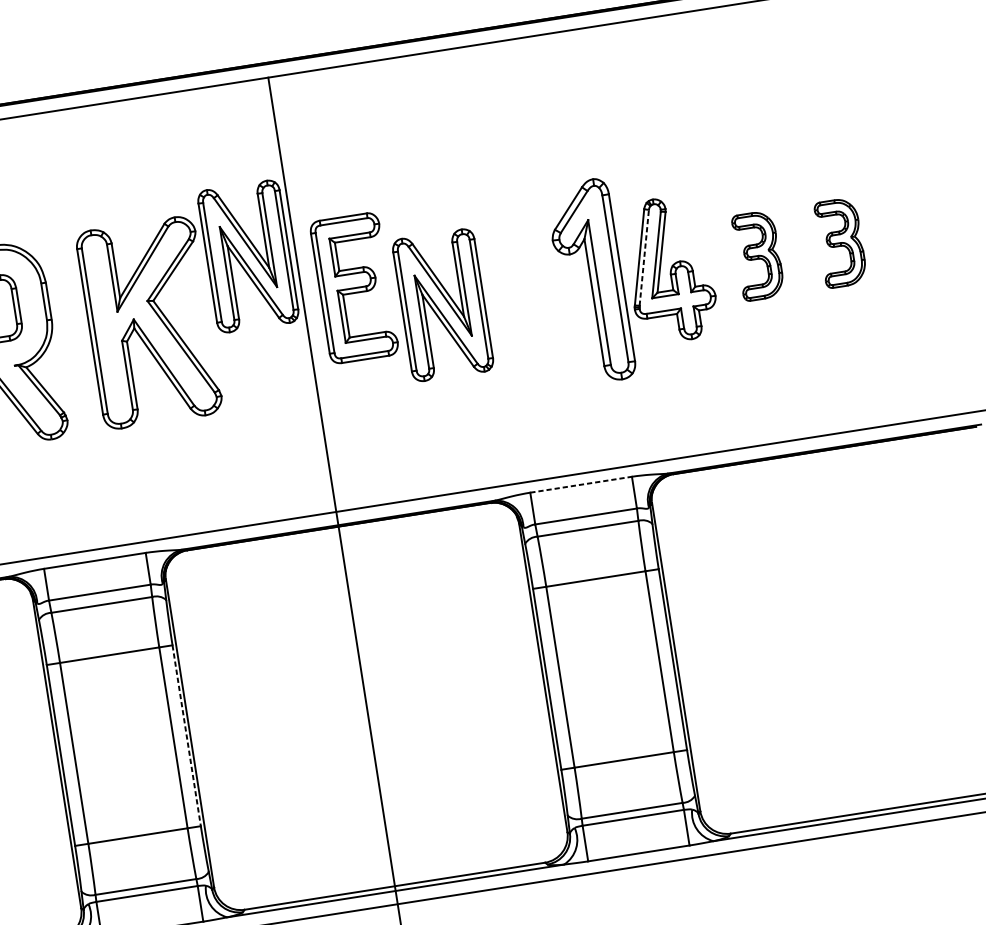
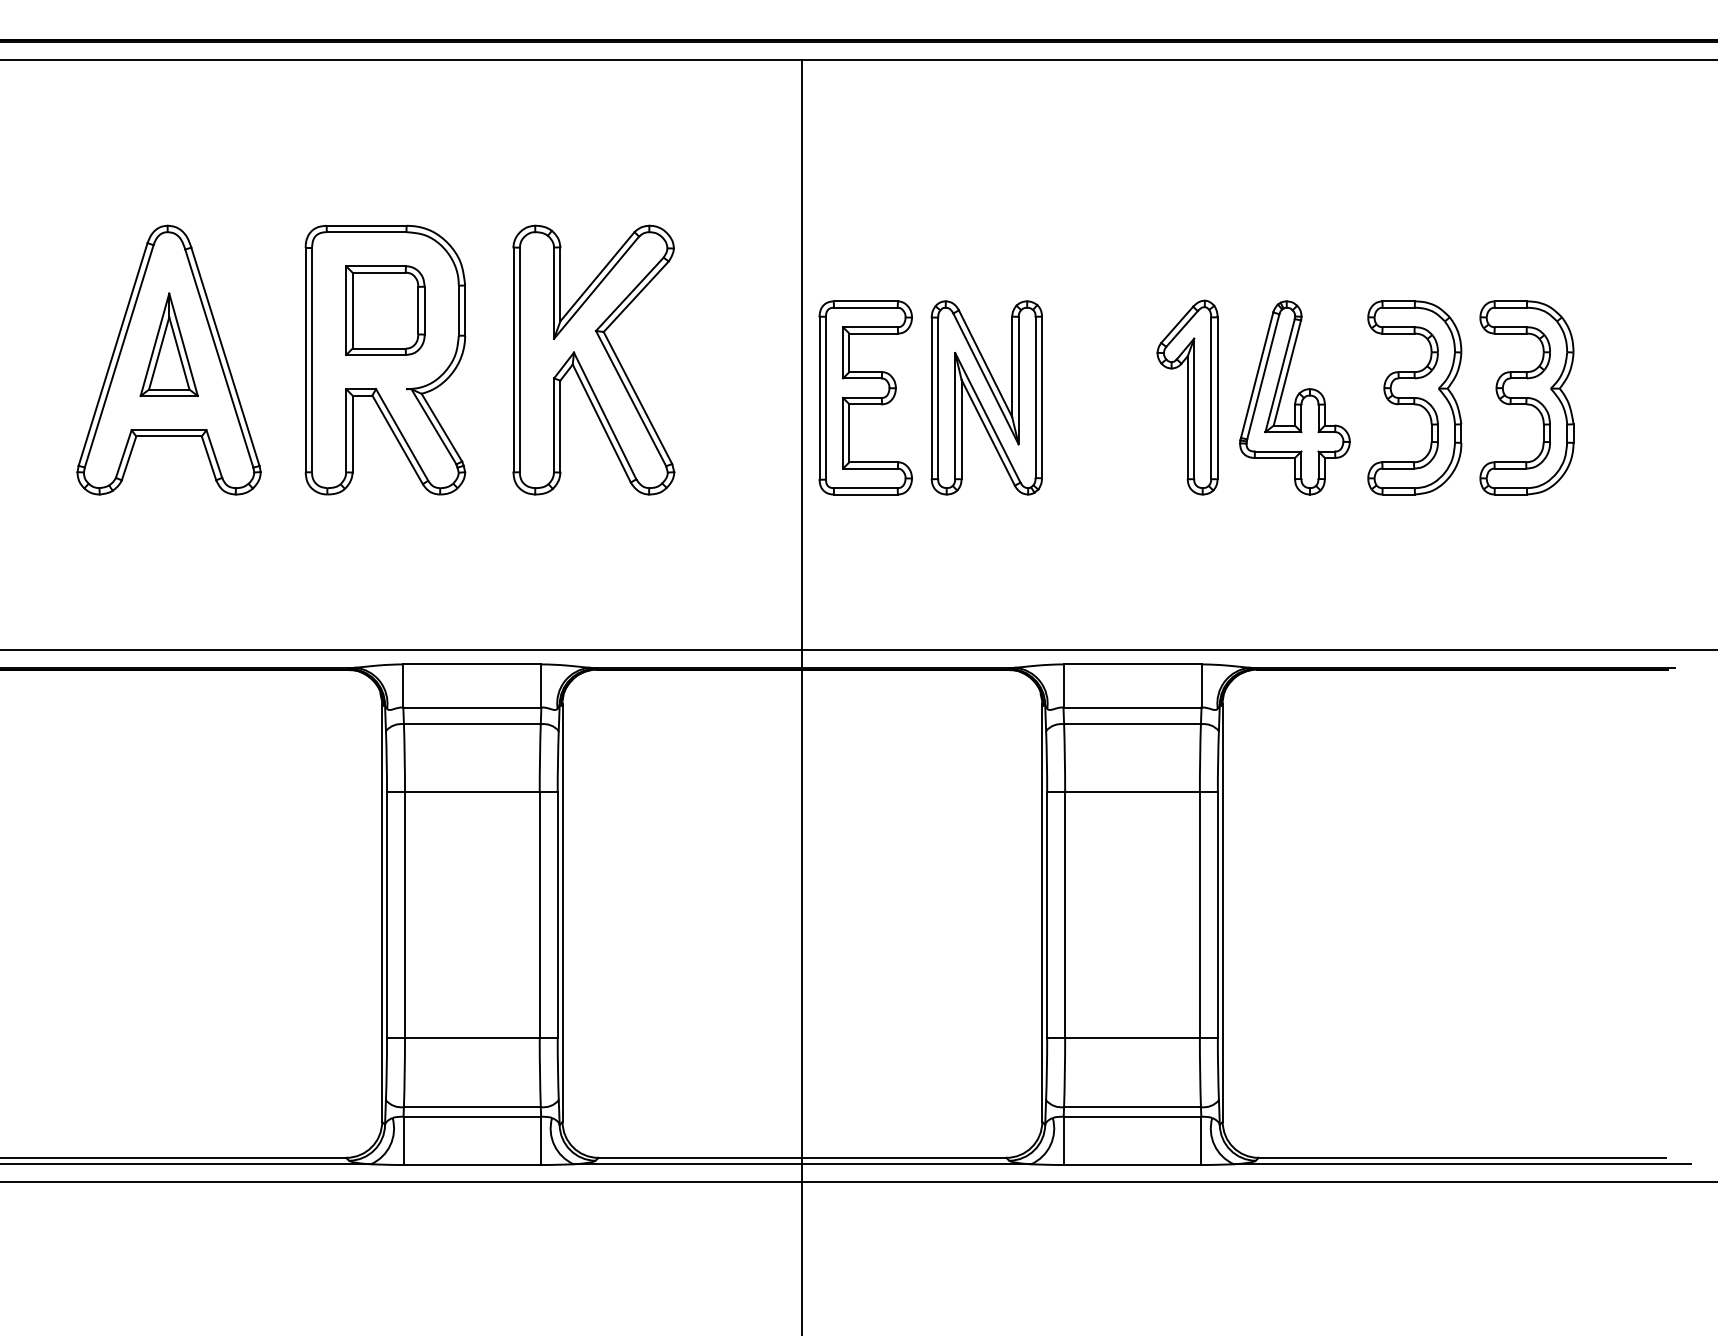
part: (840, 242) -> (1526, 397), size x1.67
part: (758, 255) -> (1414, 397), size x1.67
part: (248, 256) -> (738, 292), removed
line: (644, 257) -> (1263, 376), dashed -> solid
part: (590, 281) -> (1187, 397), size x0.71
part: (354, 287) -> (865, 397), moved
line: (581, 484) -> (1133, 664), dashed -> solid
line: (186, 735) -> (557, 915), dashed -> solid

